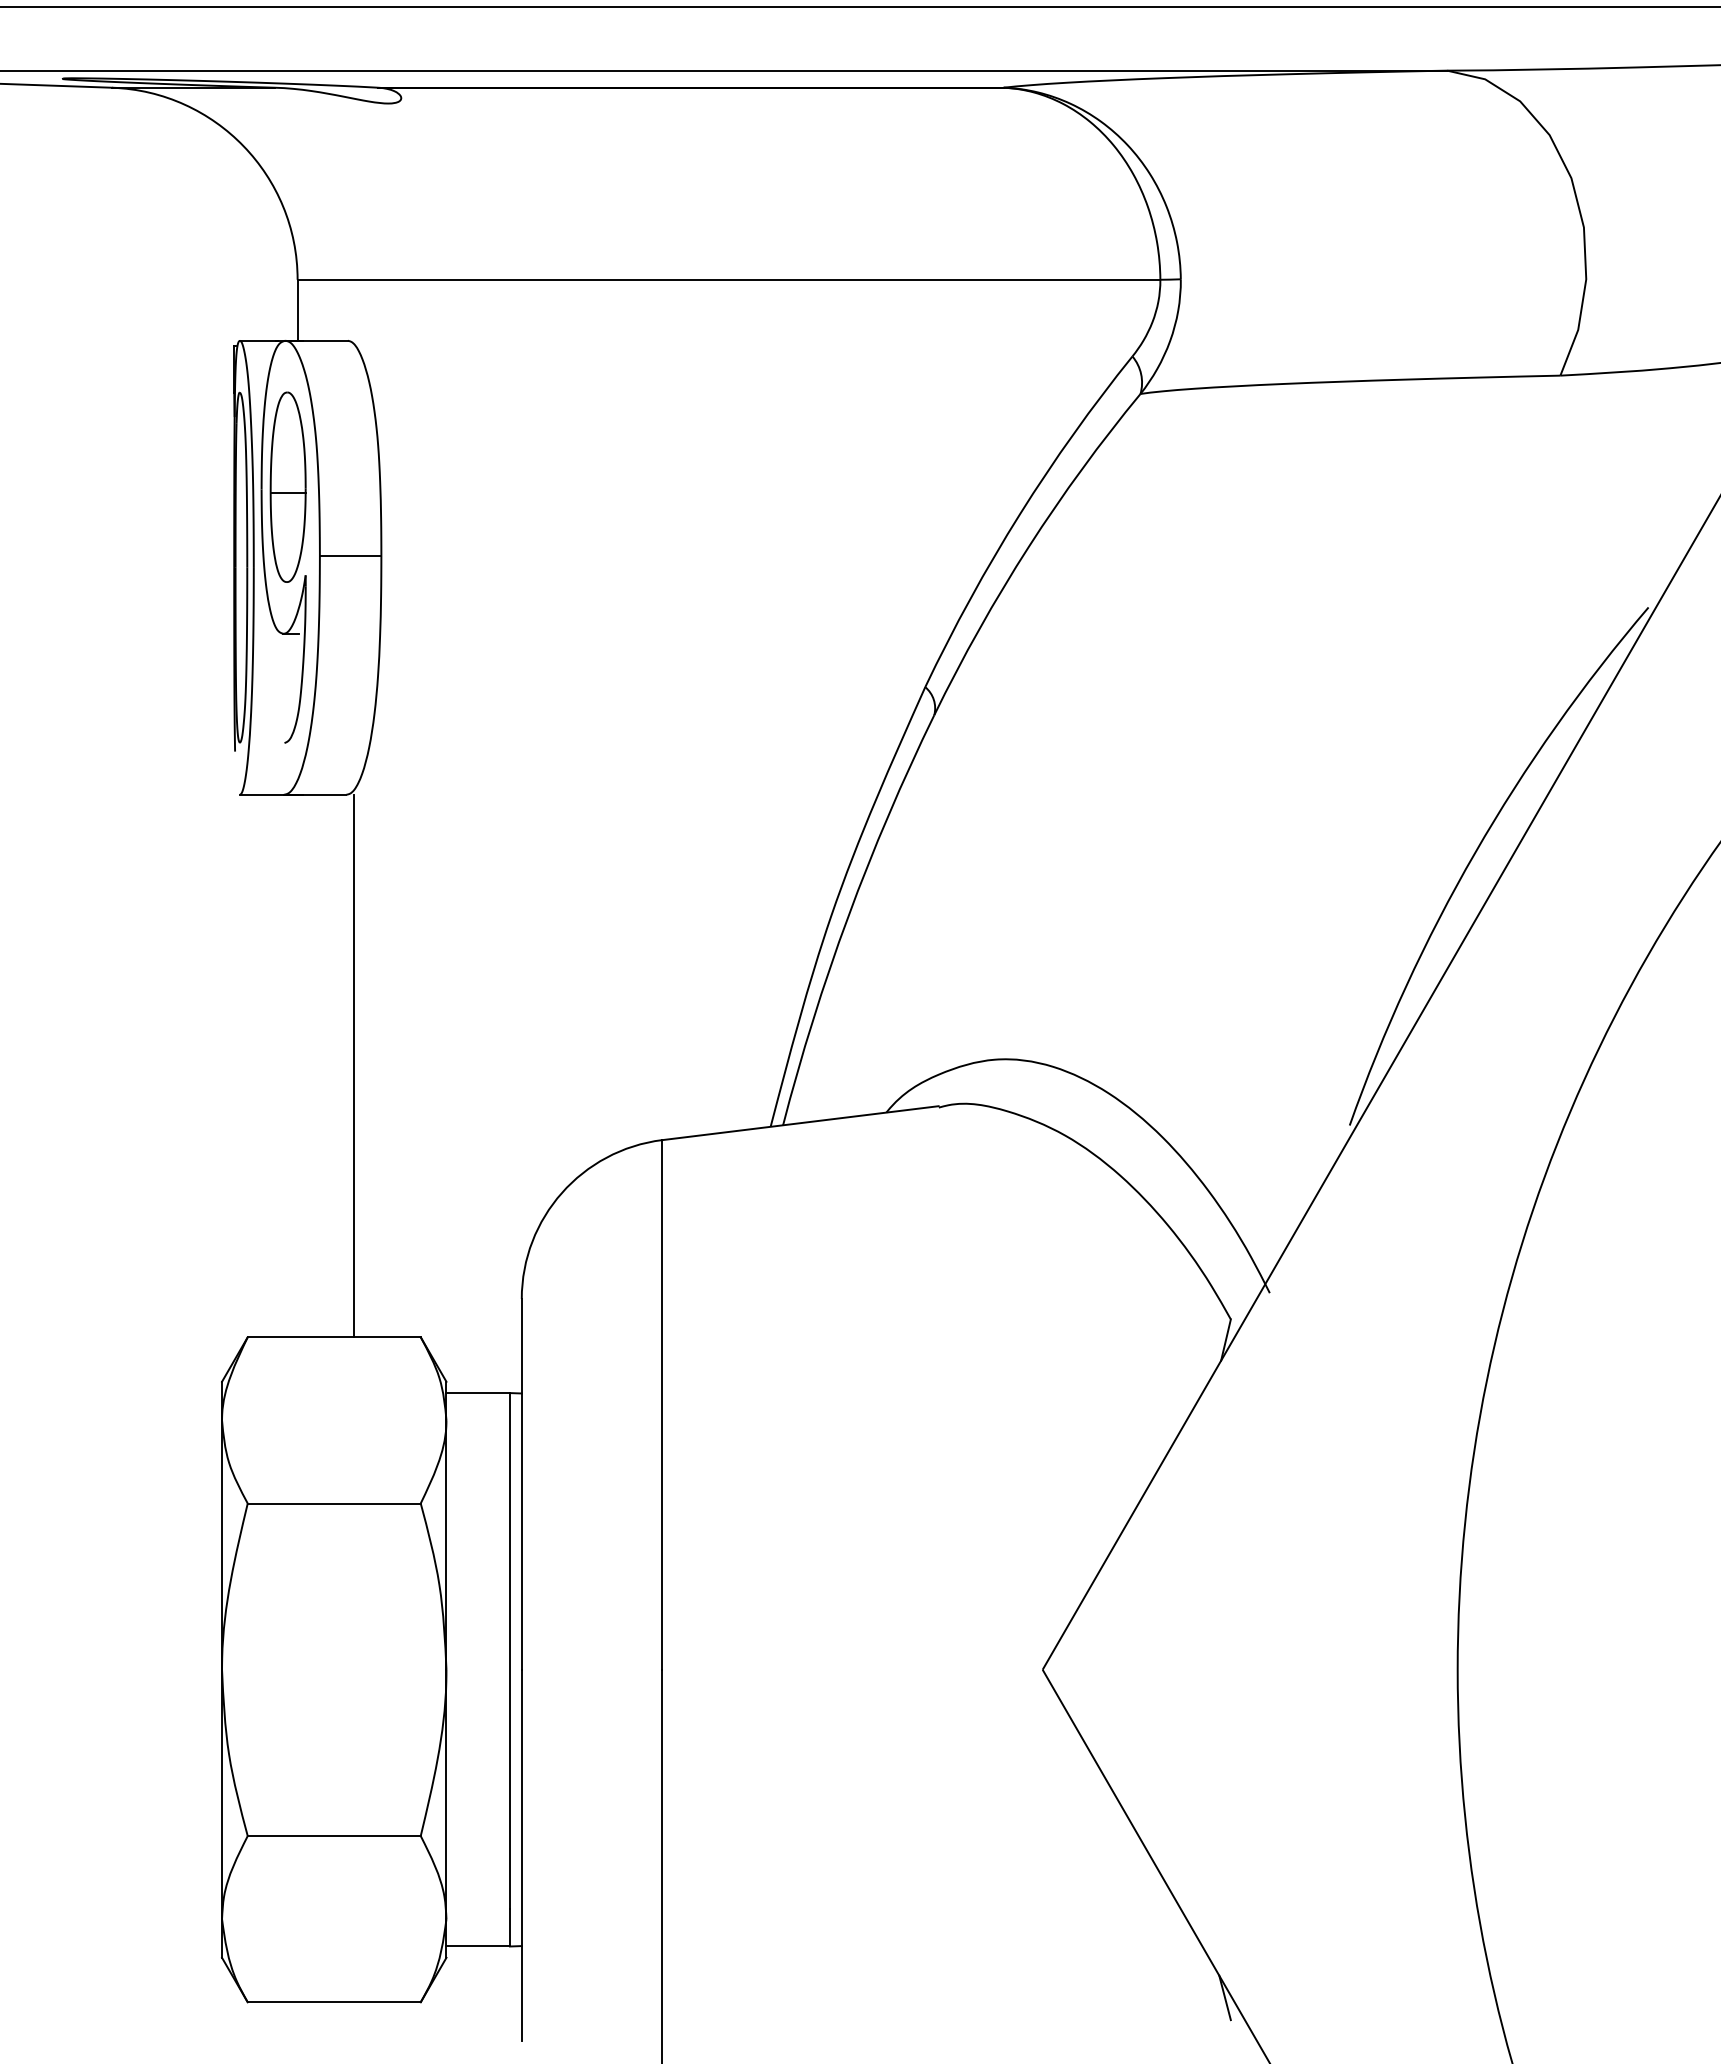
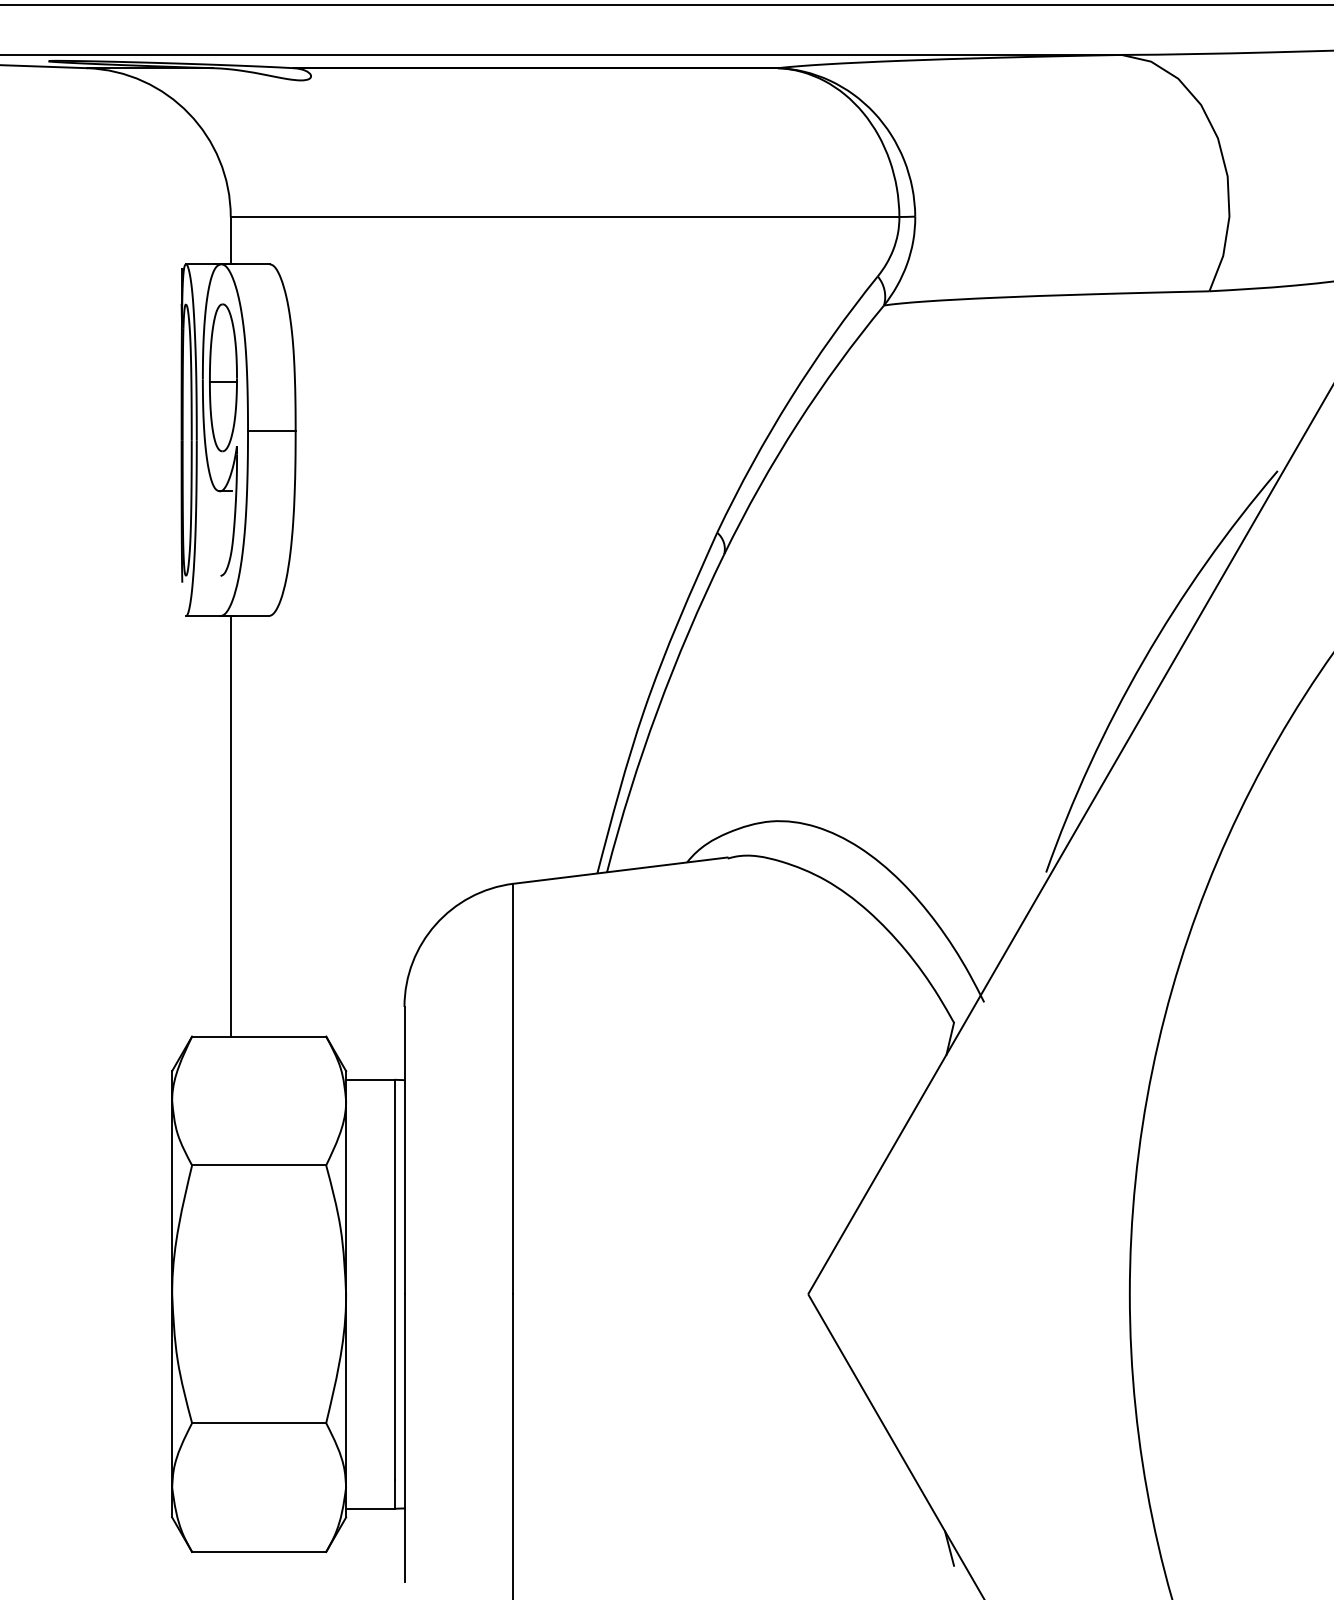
line: (354, 1066) -> (230, 826), moved

